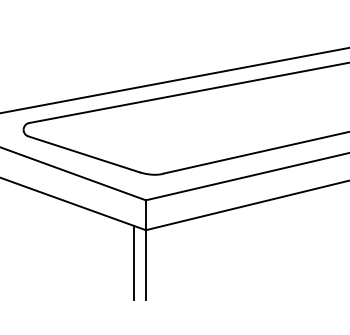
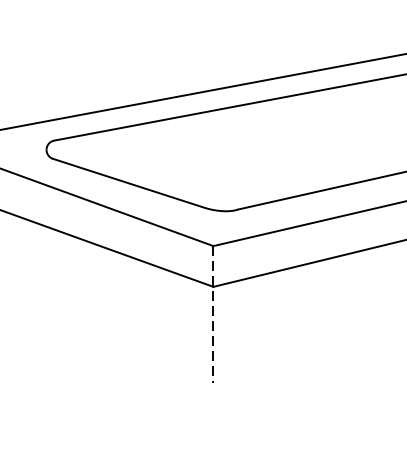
line: (145, 250) -> (212, 314), solid -> dashed
line: (134, 263) -> (197, 332), removed

